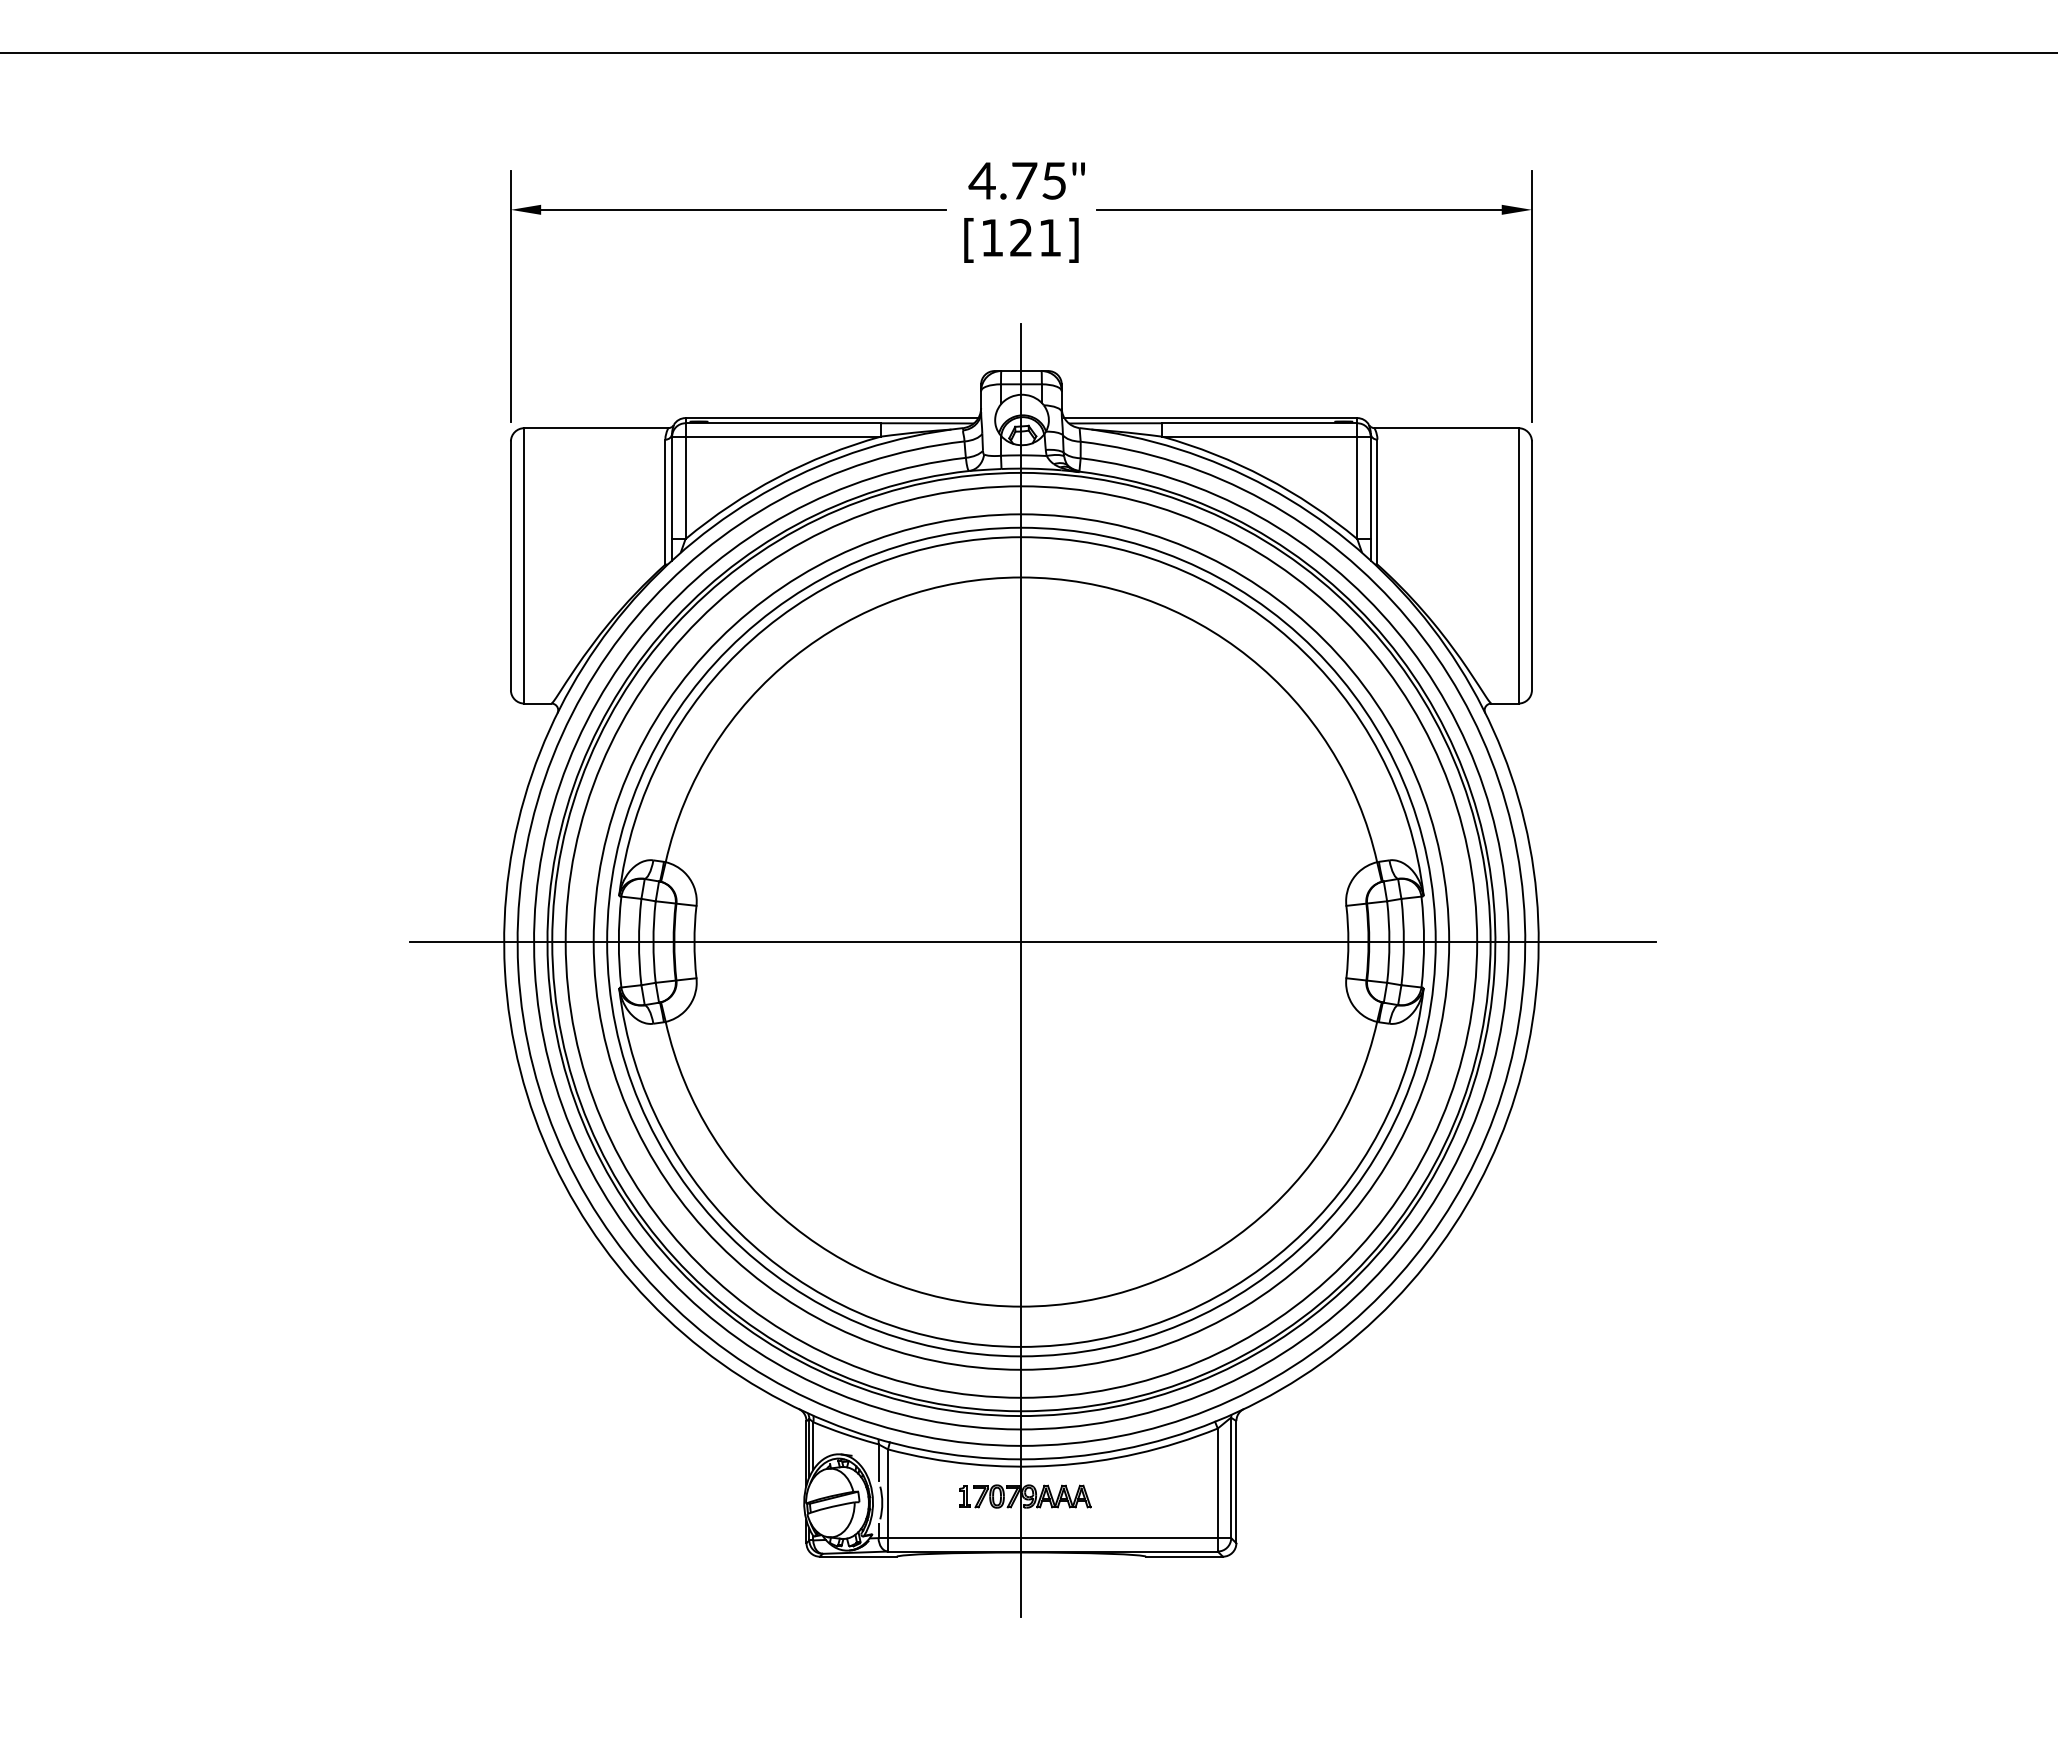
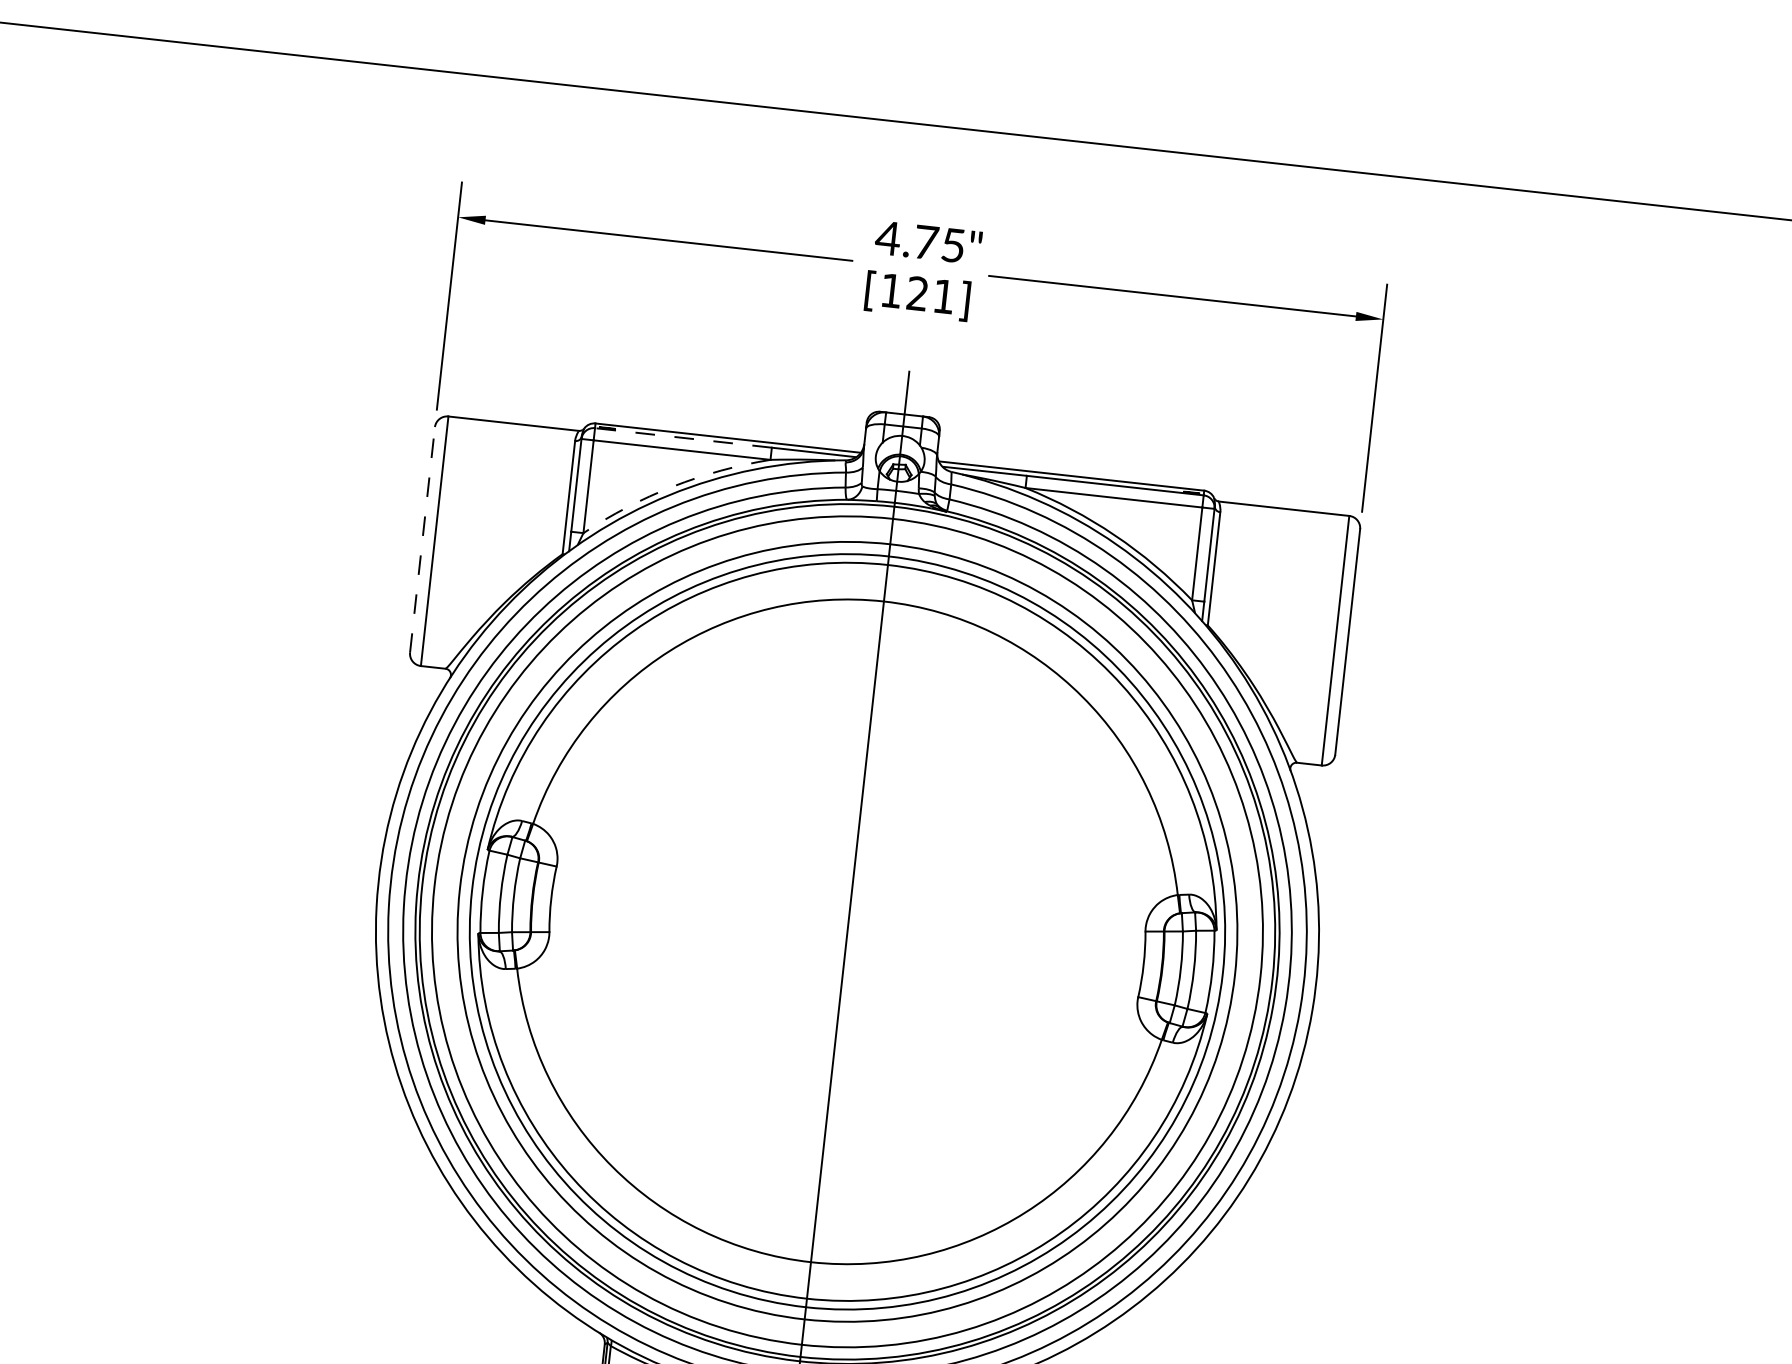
line: (783, 423) -> (683, 438), solid -> dashed
arc: (777, 477) -> (672, 486), solid -> dashed
line: (510, 565) -> (422, 539), solid -> dashed
line: (1032, 942) -> (857, 933), removed

